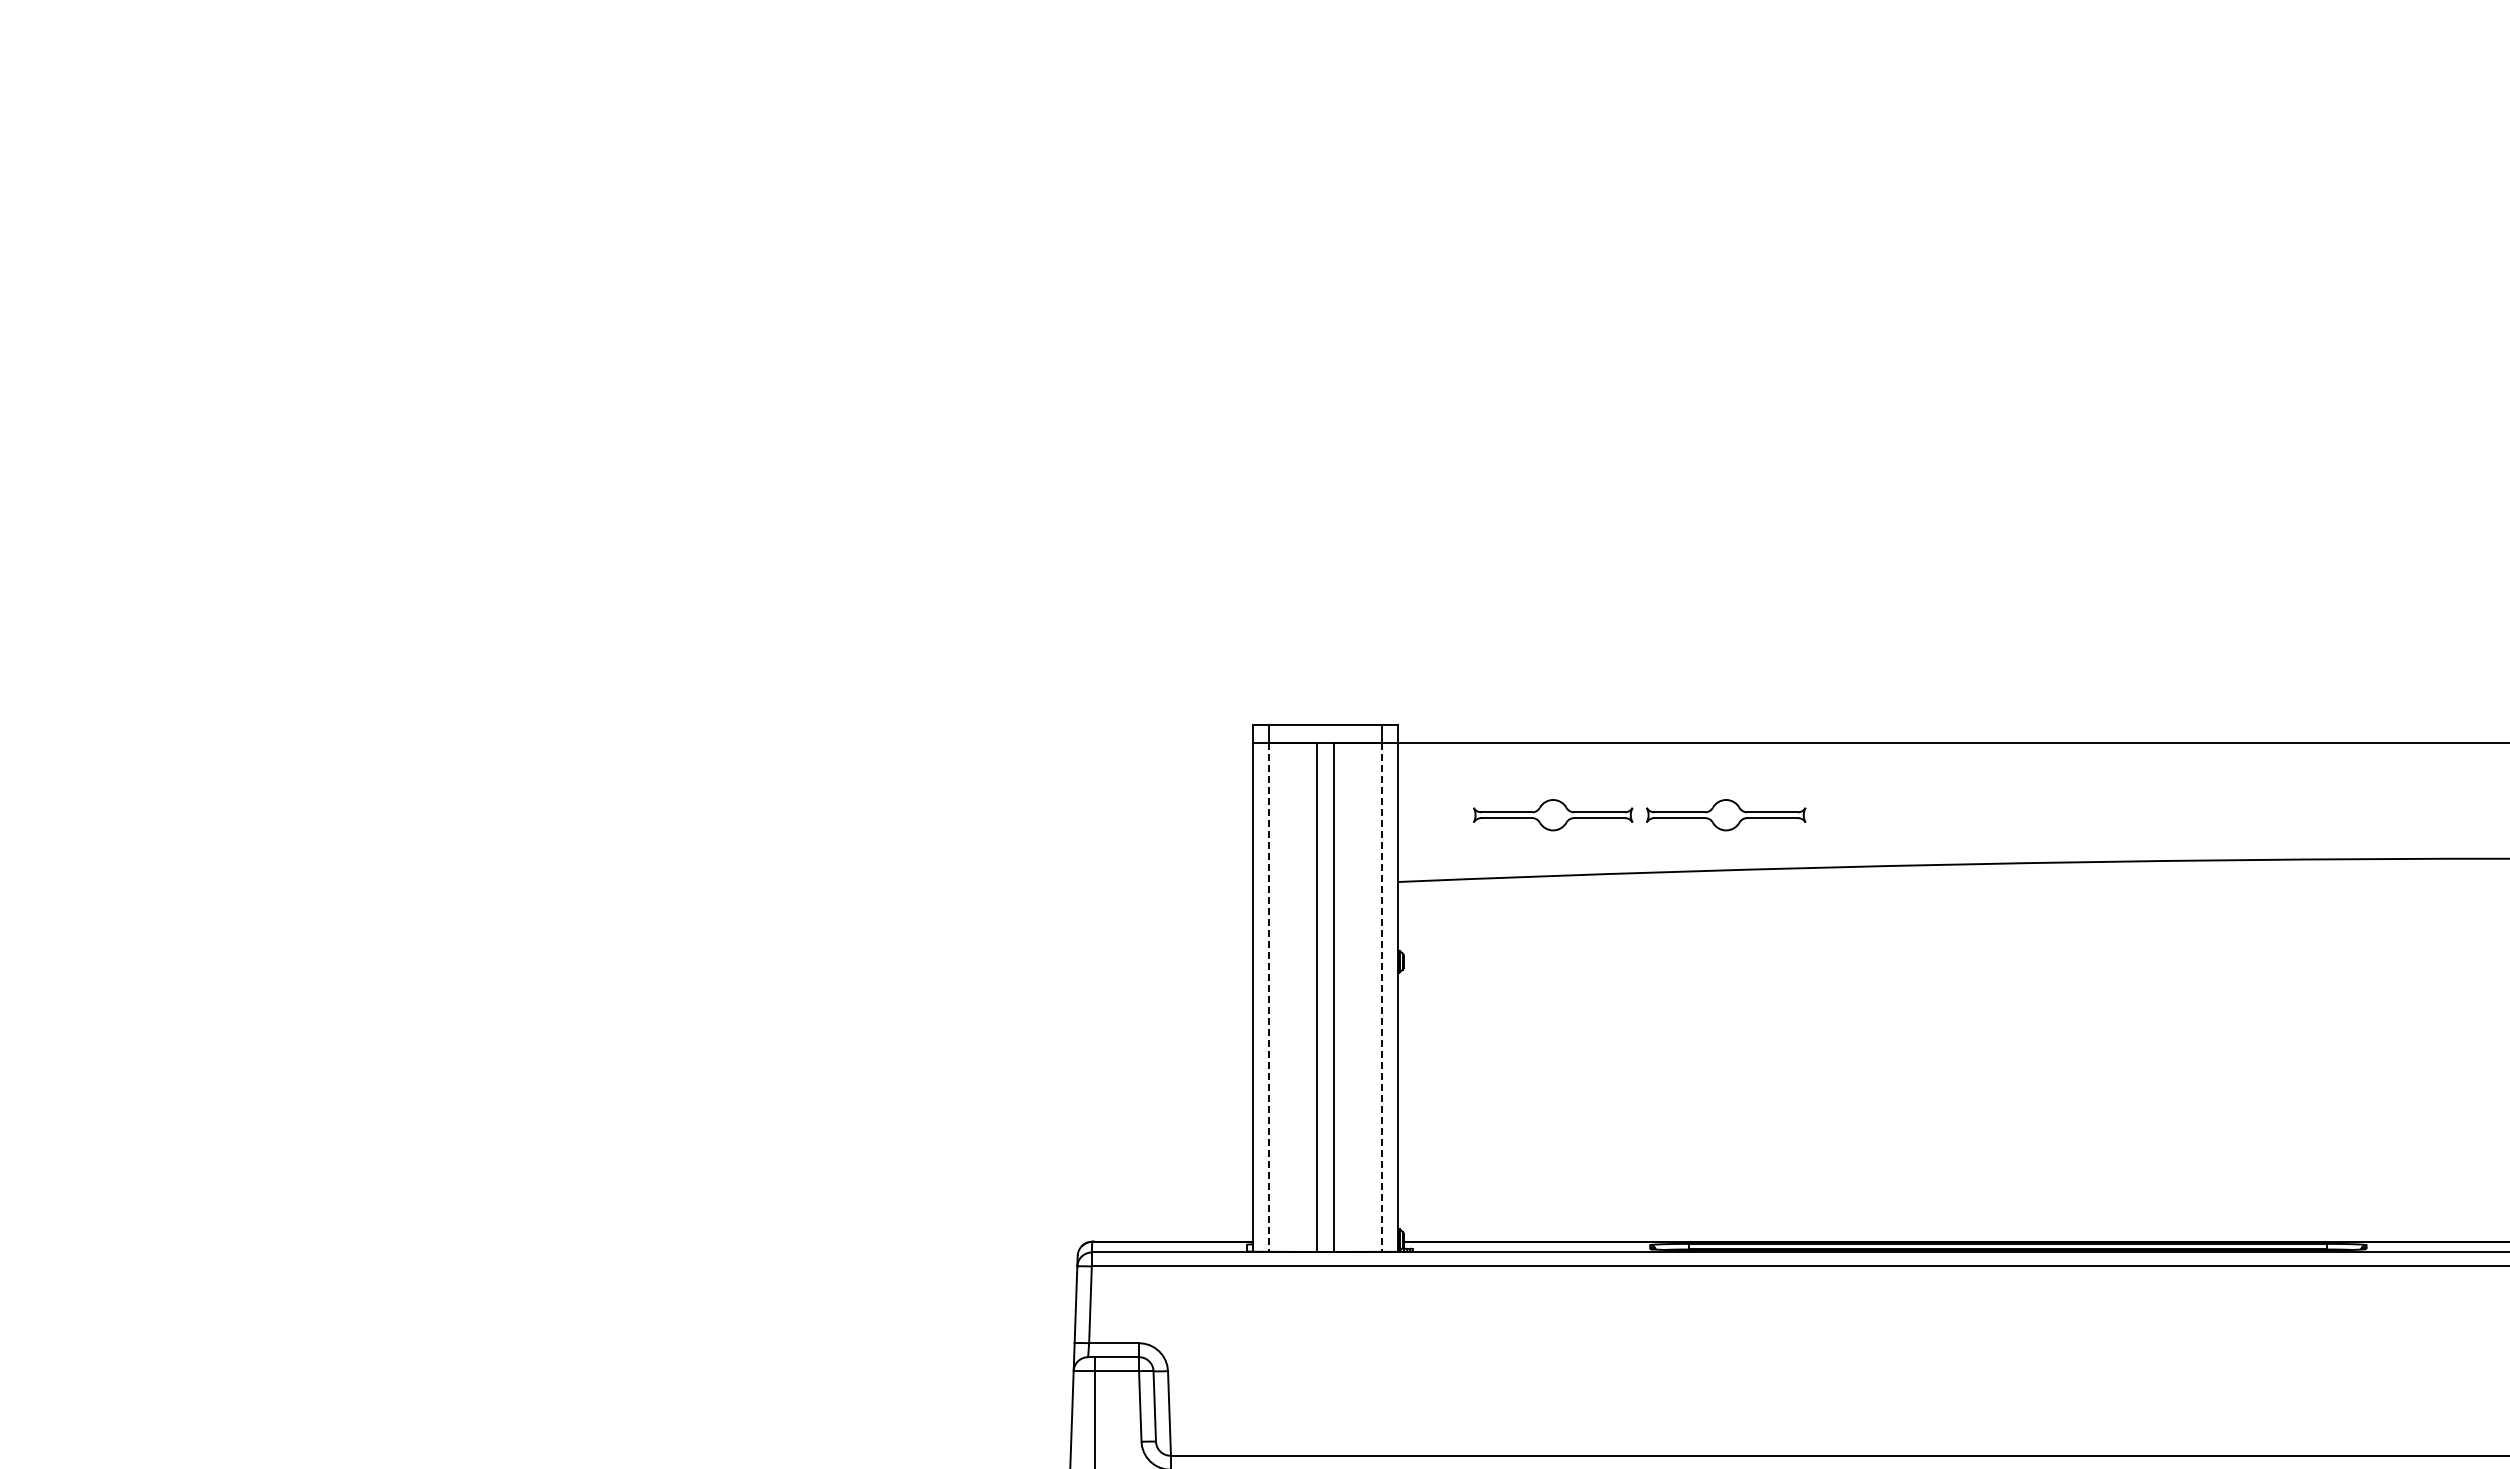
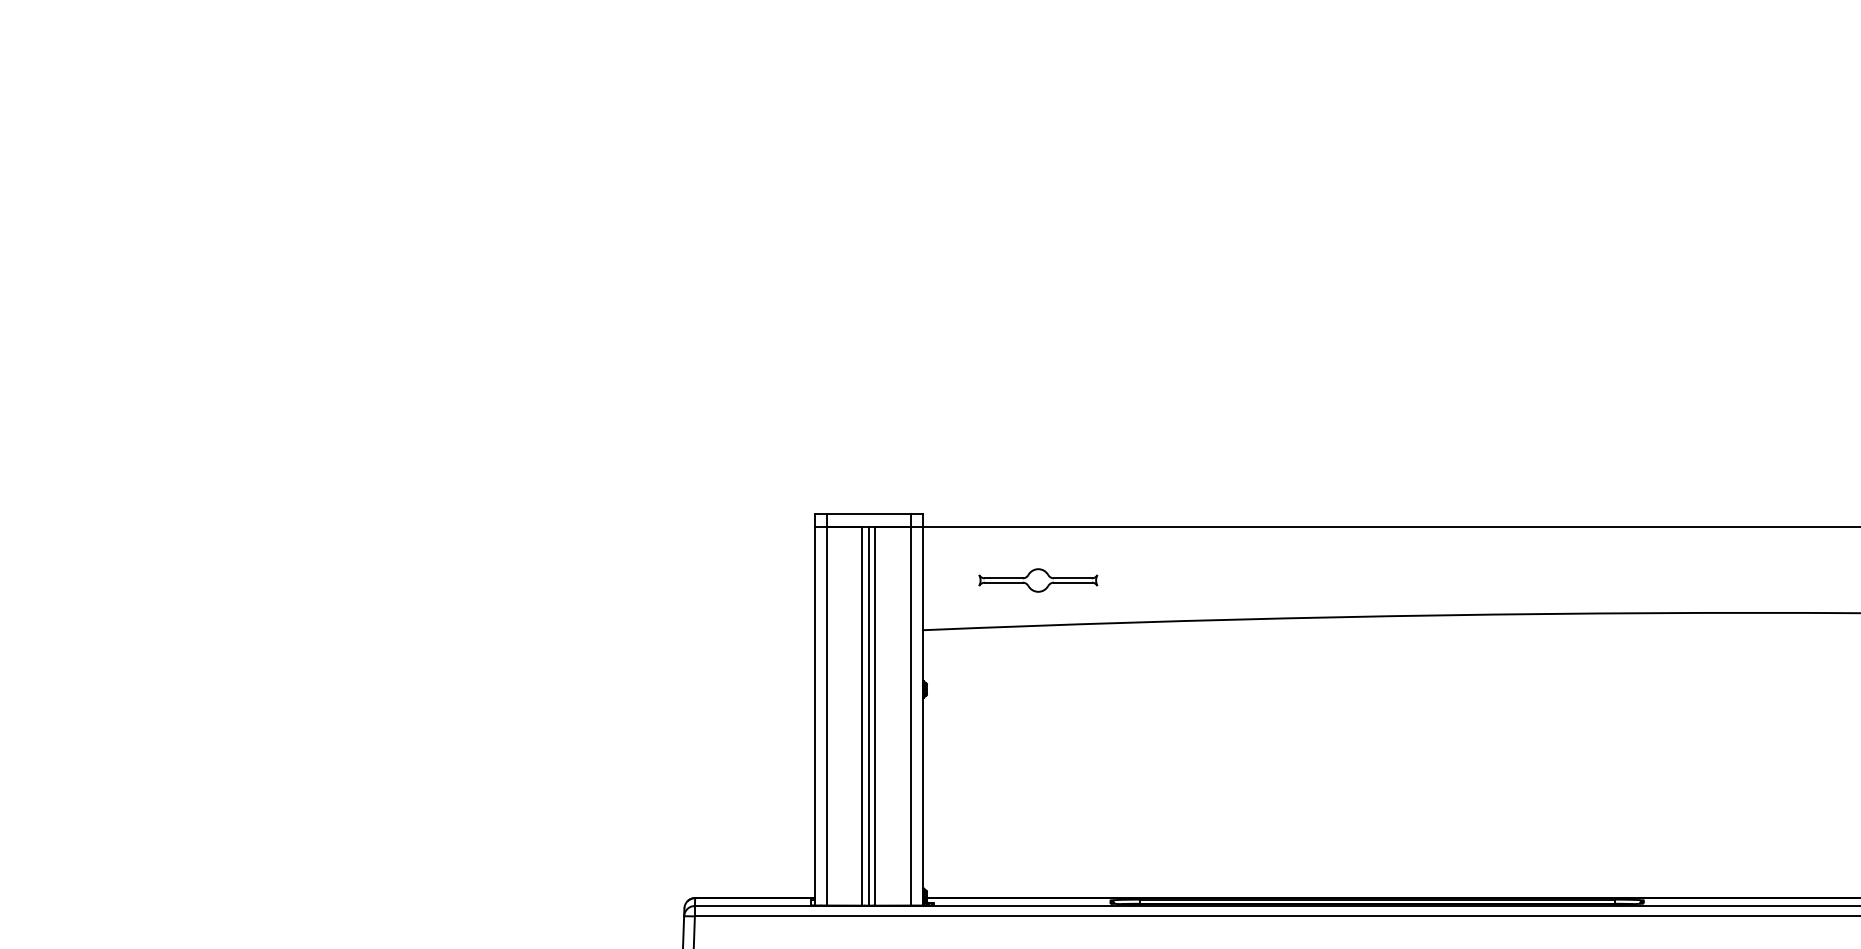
part: (1726, 815) -> (1167, 580), removed
line: (1269, 997) -> (827, 716), dashed -> solid
line: (1325, 997) -> (868, 716), added
line: (1382, 997) -> (911, 716), dashed -> solid

